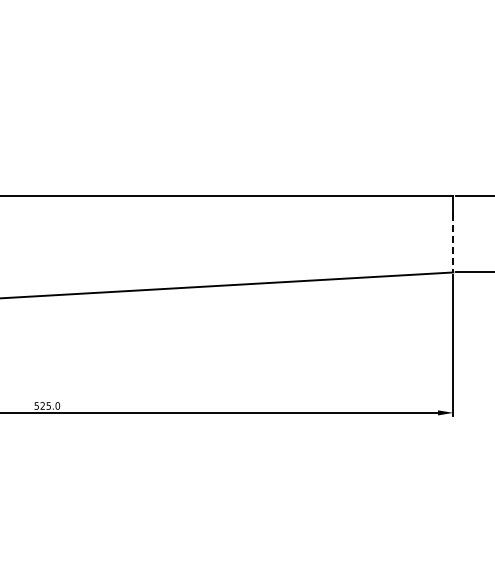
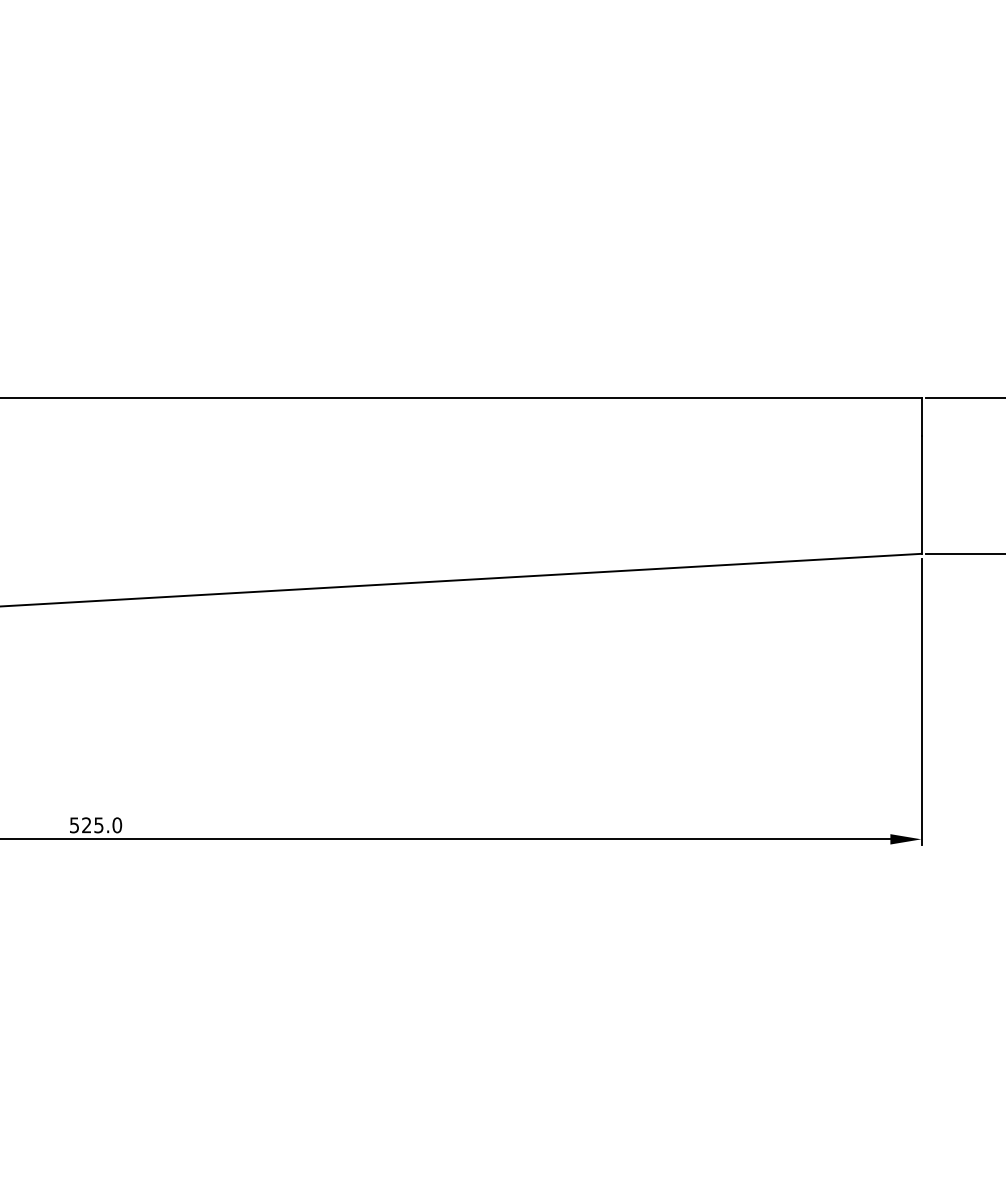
line: (453, 243) -> (921, 494), dashed -> solid

